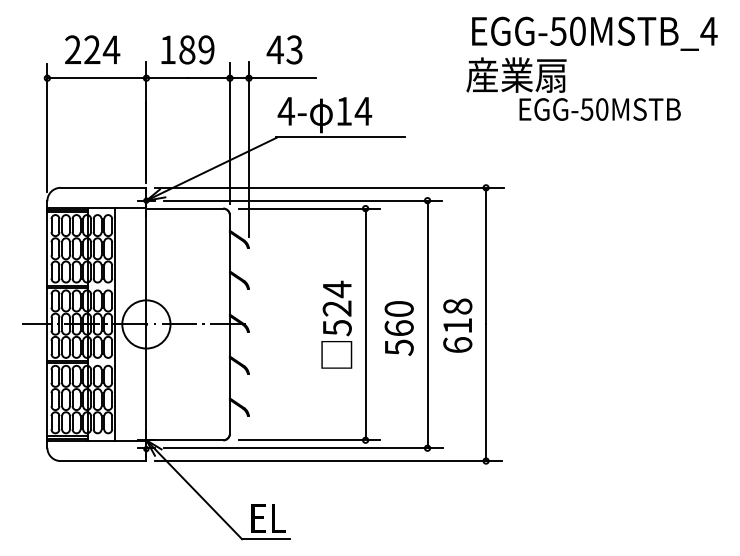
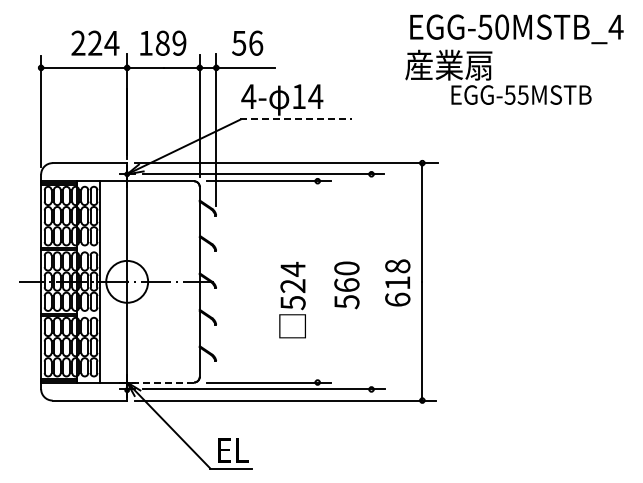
text: (92, 49) -> (95, 42), moved
text: (284, 49) -> (247, 42), 43 -> 56
text: (601, 108) -> (522, 94), EGG-50MSTB -> EGG-55MSTB
line: (341, 137) -> (296, 119), solid -> dashed
text: (336, 324) -> (292, 299), moved
line: (365, 324) -> (317, 281), removed
line: (427, 324) -> (371, 281), removed
line: (184, 440) -> (160, 382), solid -> dashed

